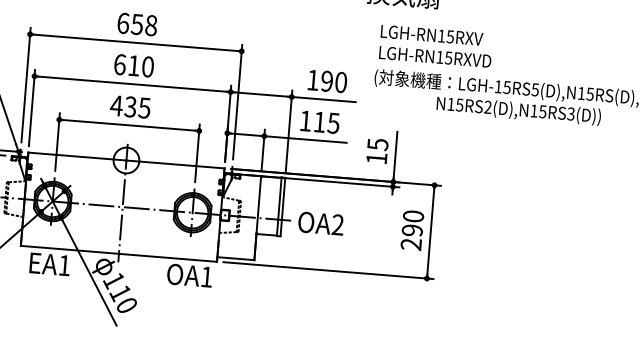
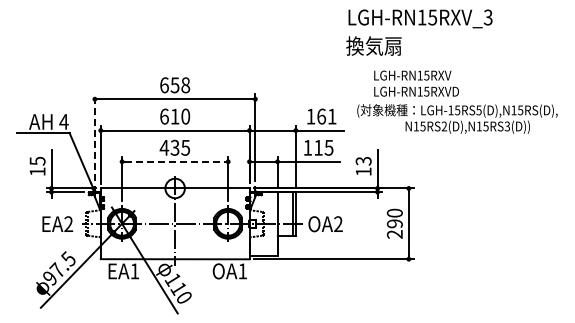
text: (436, 46) -> (416, 83), moved
text: (333, 81) -> (326, 116), 190 -> 161
line: (25, 84) -> (94, 137), solid -> dashed
line: (129, 125) -> (175, 161), solid -> dashed
text: (377, 143) -> (363, 160), 15 -> 13

